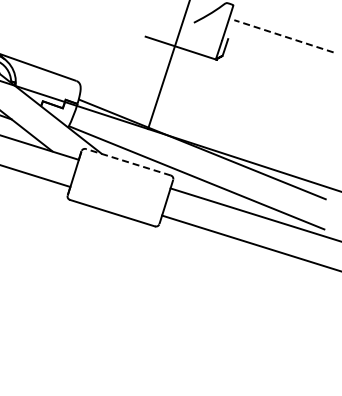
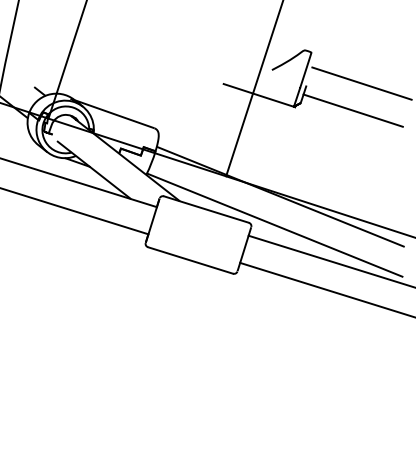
line: (283, 36) -> (361, 83), dashed -> solid
line: (274, 63) -> (352, 110), added
line: (127, 162) -> (205, 209), dashed -> solid

